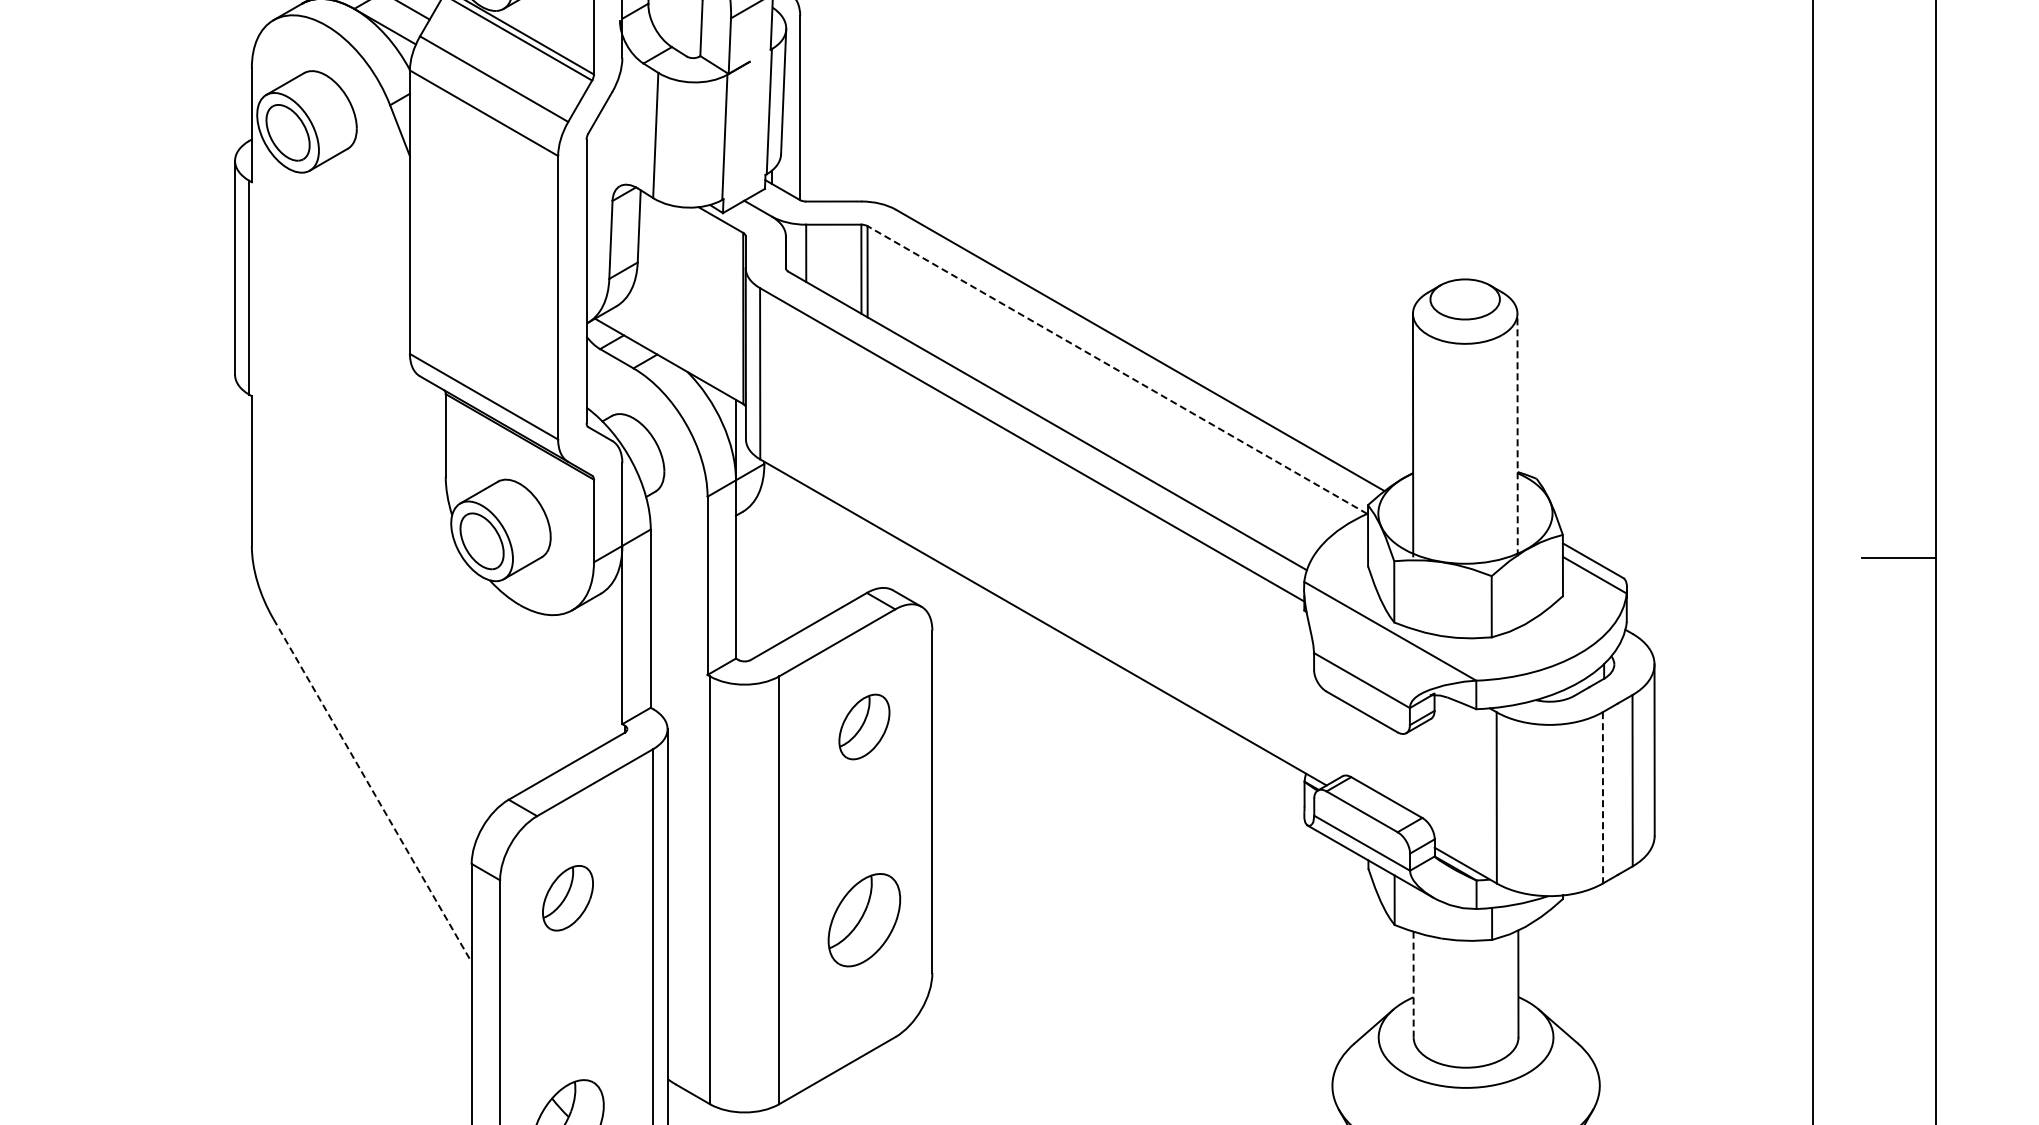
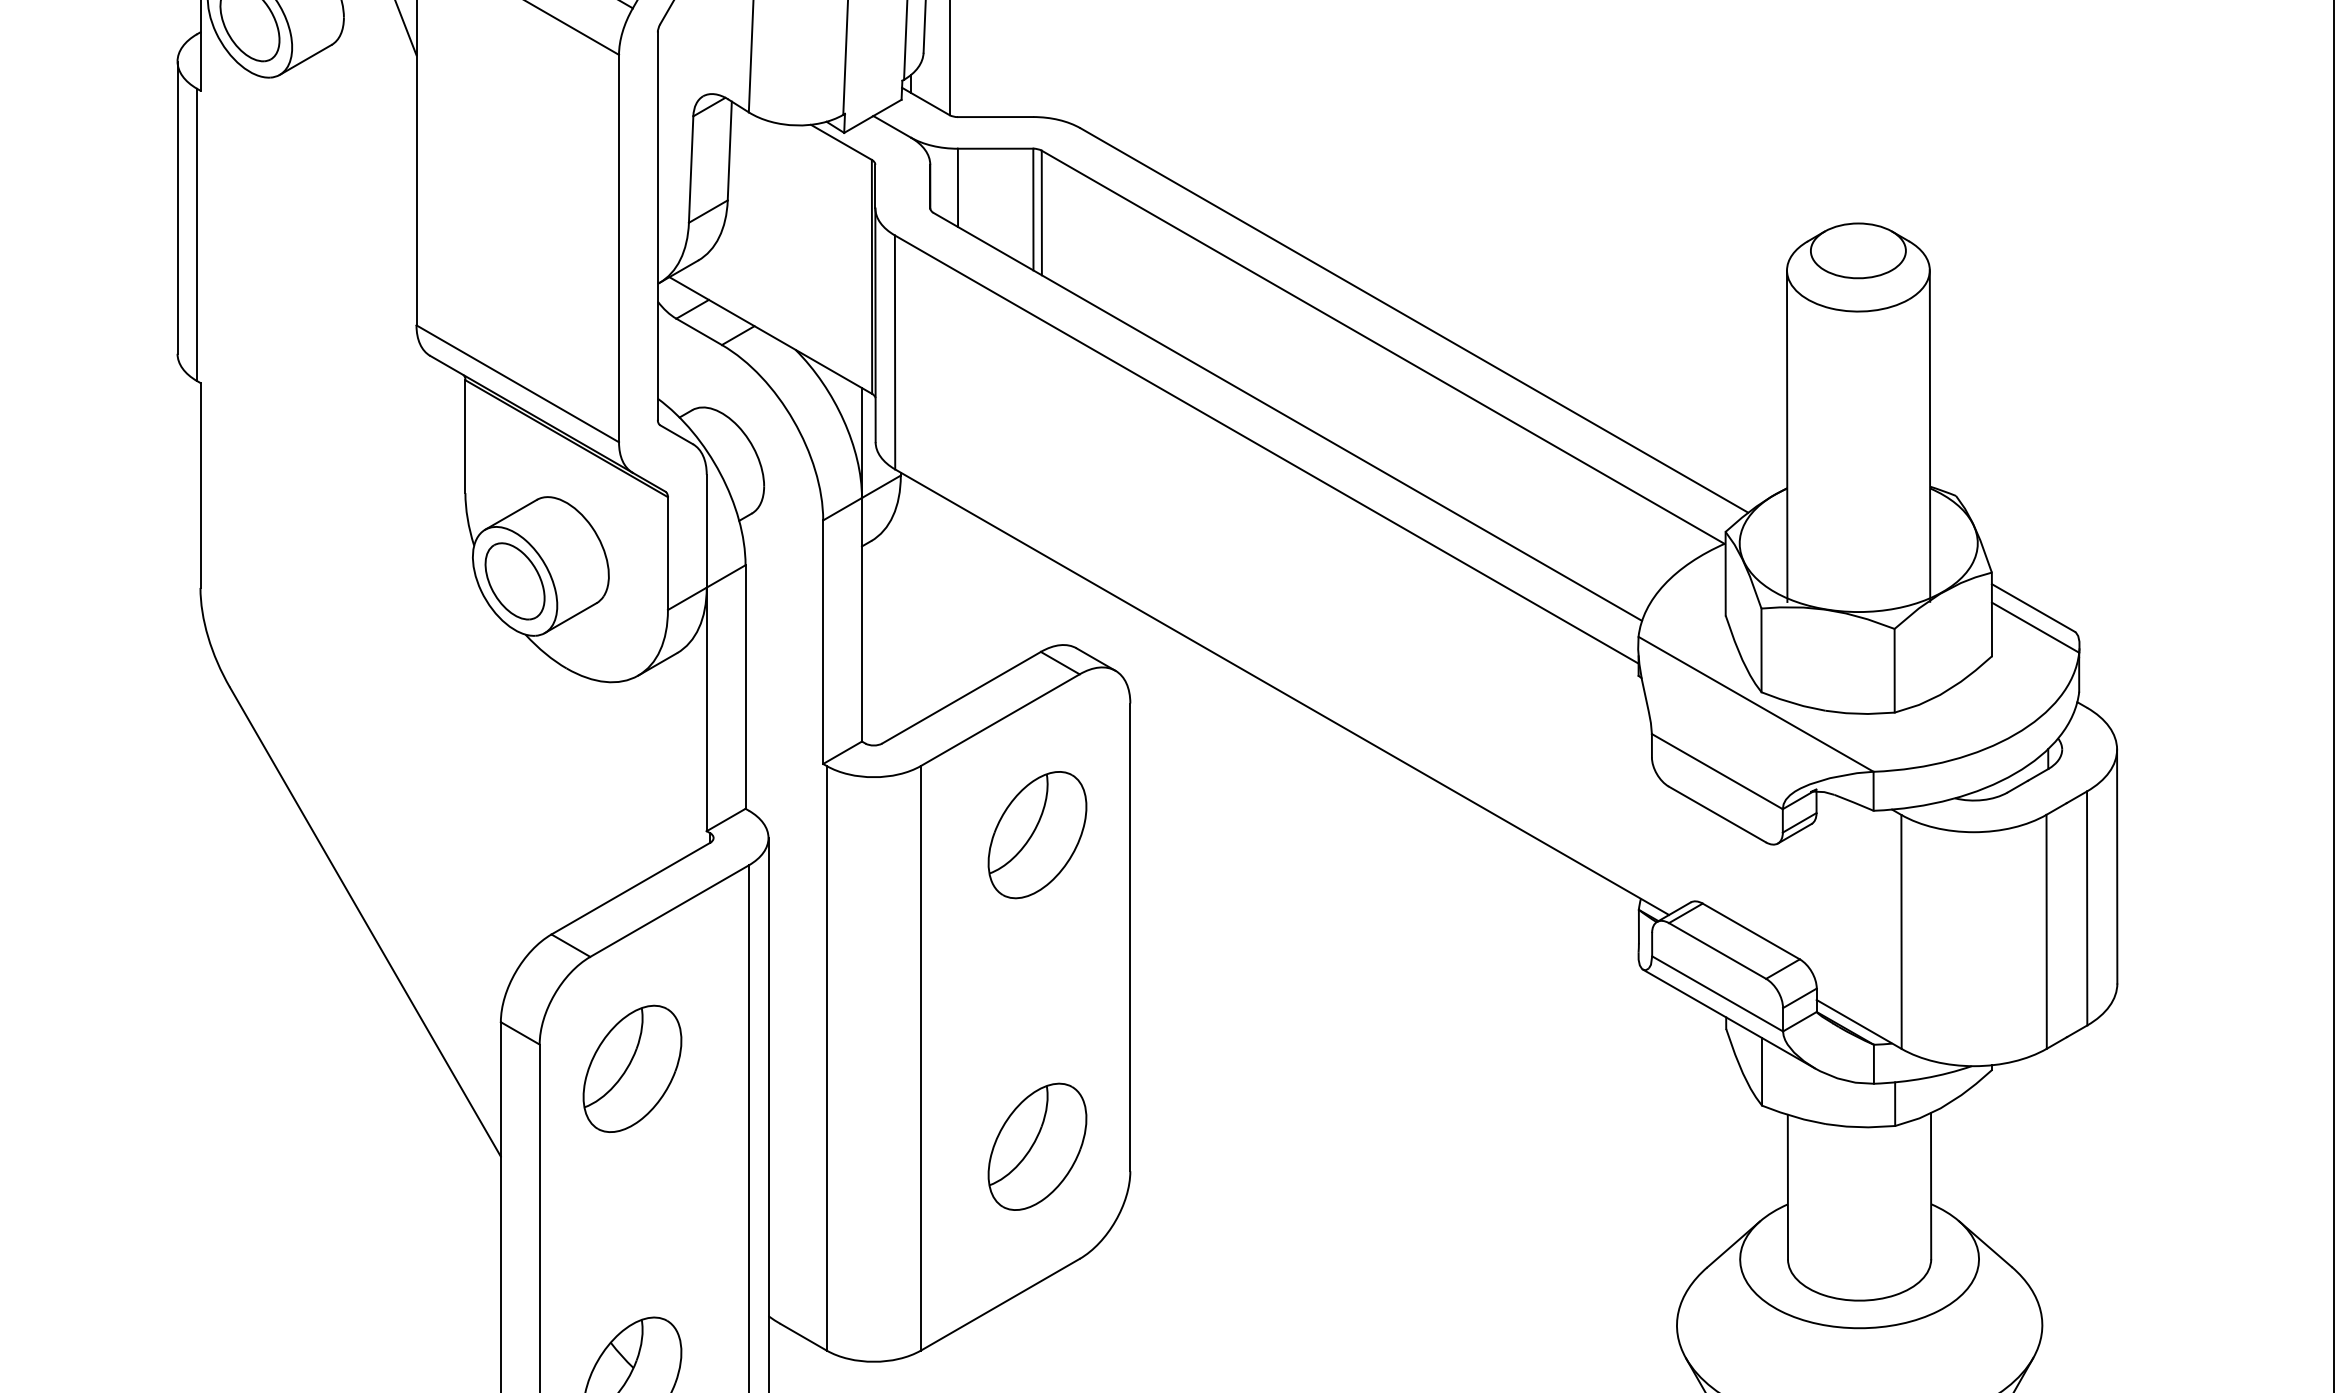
line: (1116, 369) -> (1381, 346), dashed -> solid
line: (1517, 434) -> (1929, 435), dashed -> solid
part: (864, 726) -> (1037, 834), size x1.43
line: (372, 791) -> (365, 923), dashed -> solid
line: (1602, 797) -> (2046, 931), dashed -> solid
part: (567, 898) -> (631, 1069), size x1.43
part: (864, 920) -> (1037, 1147), moved
line: (1413, 984) -> (1787, 1186), dashed -> solid

